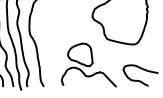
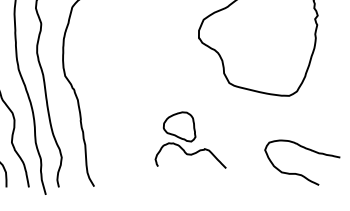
part: (88, 64) -> (190, 138), size x0.6

